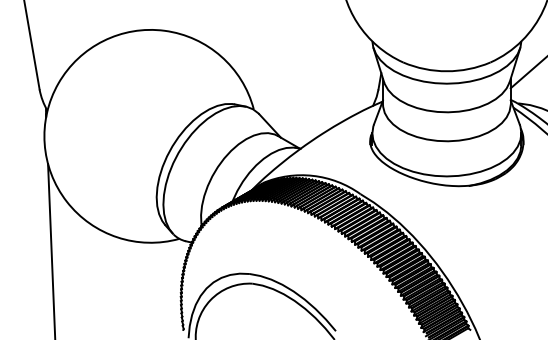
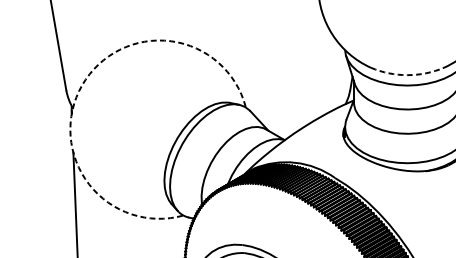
arc: (446, 71) -> (407, 75), solid -> dashed
arc: (58, 83) -> (82, 85), solid -> dashed

